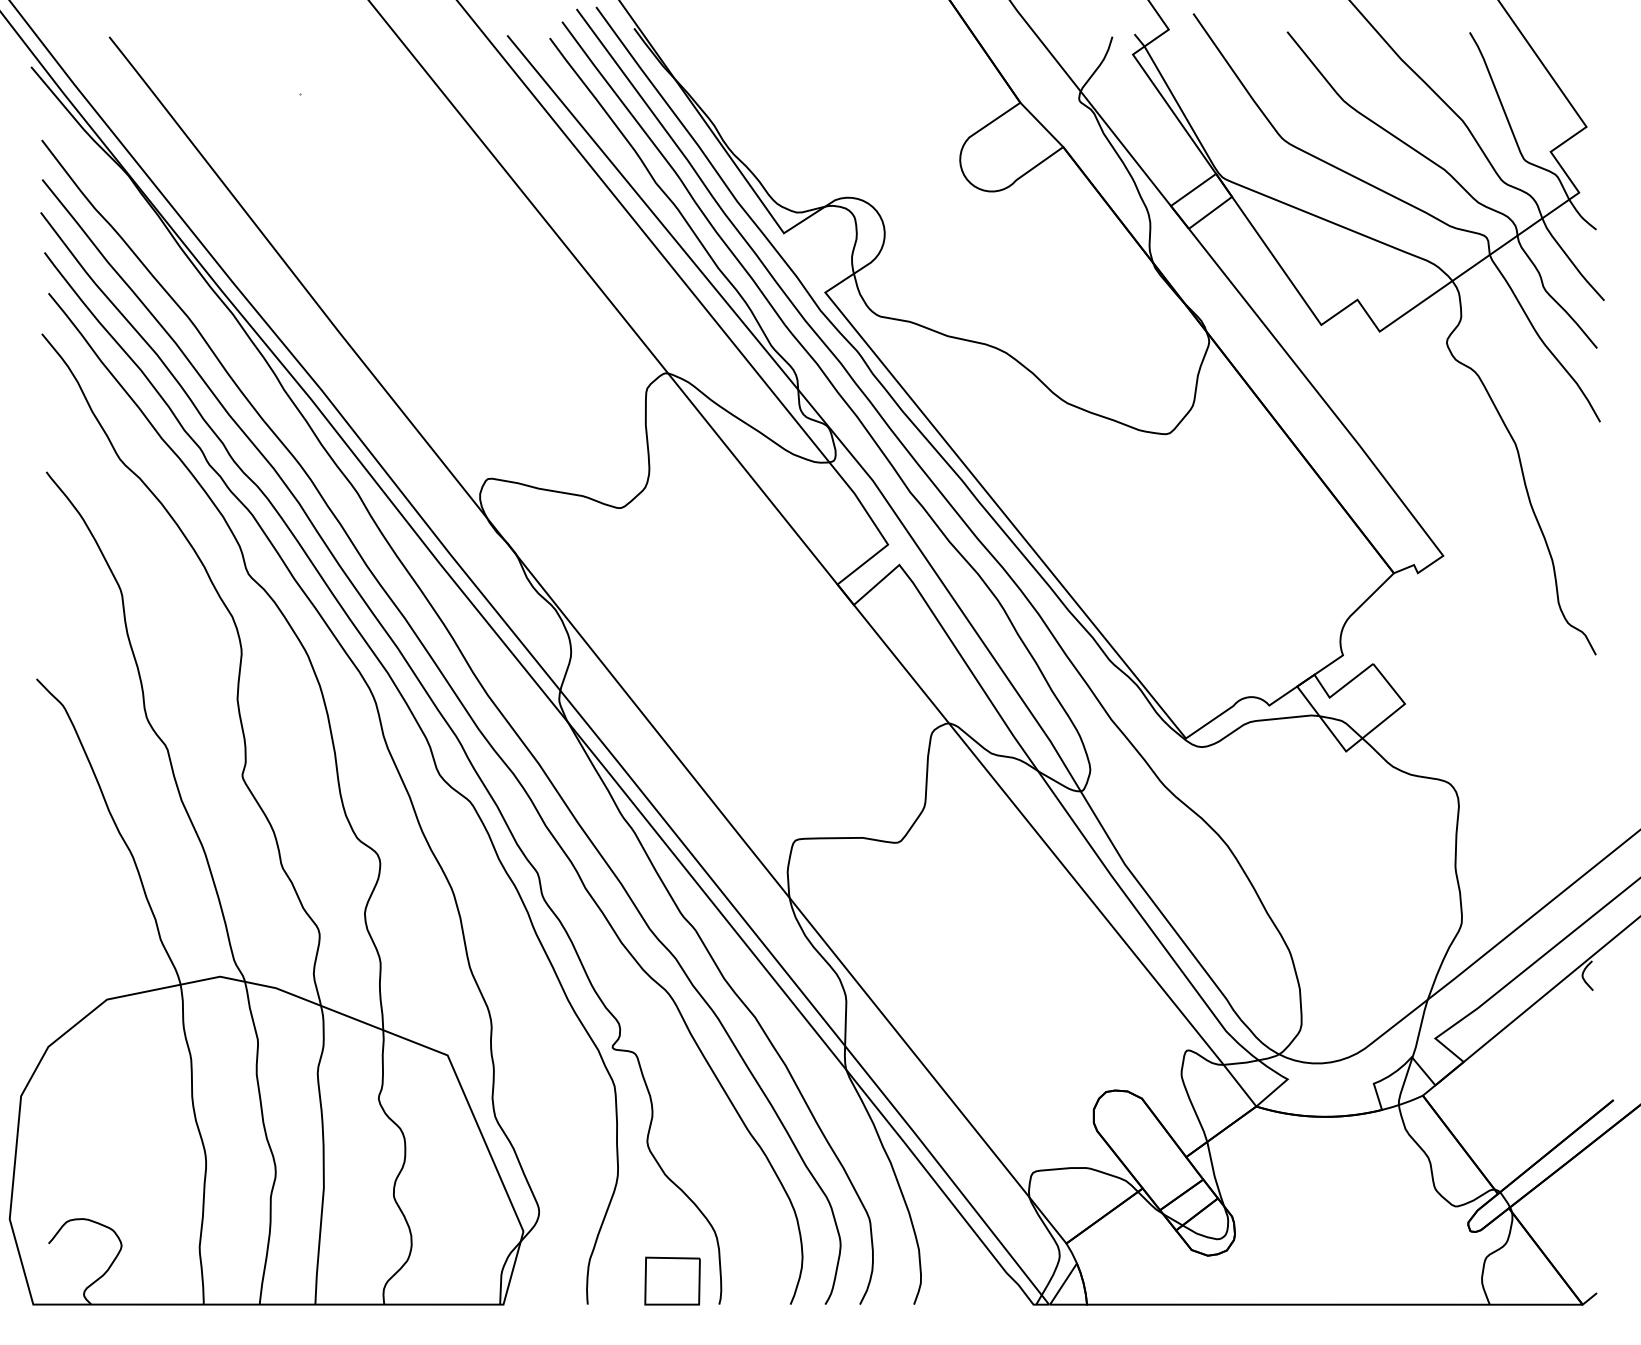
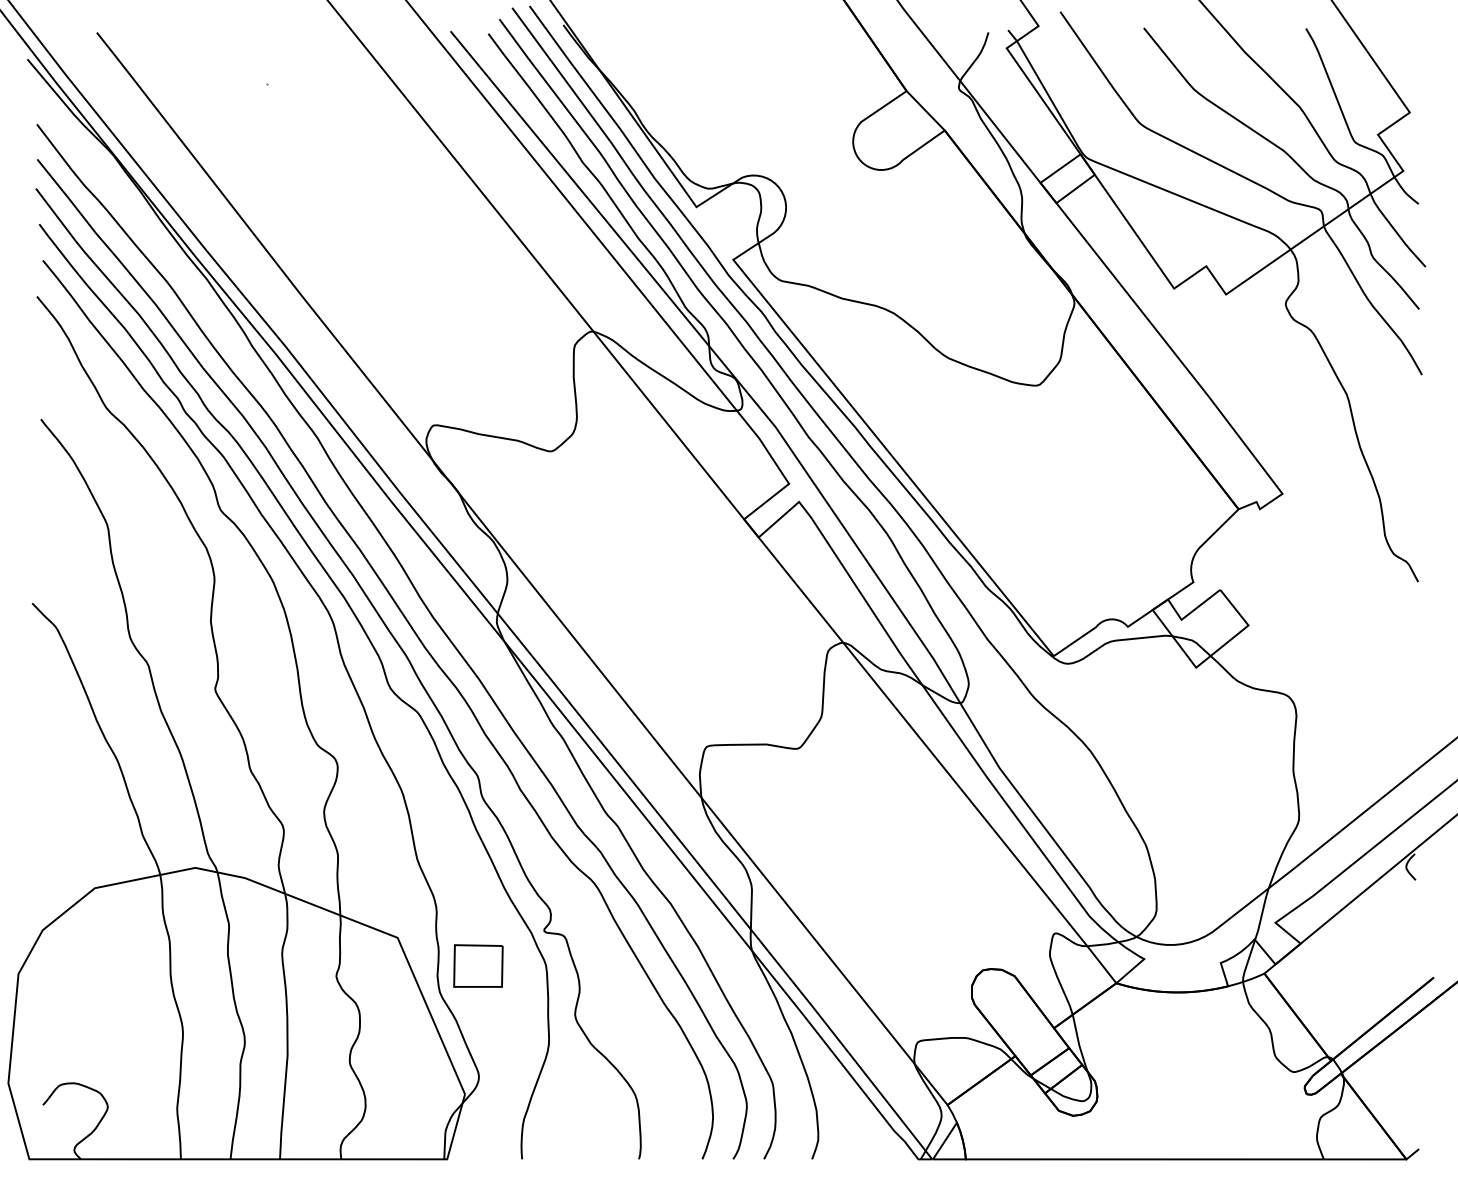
part: (672, 1280) -> (478, 965), moved

